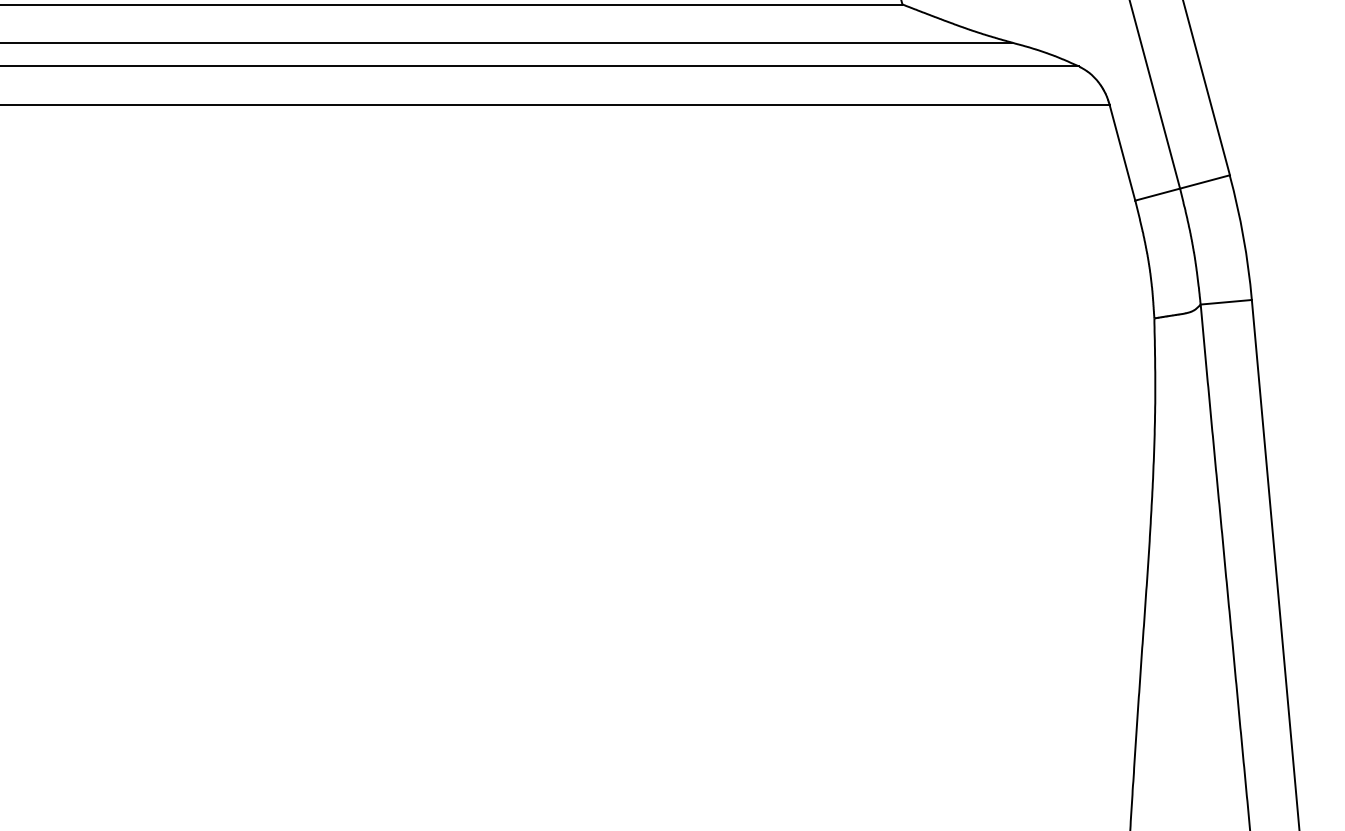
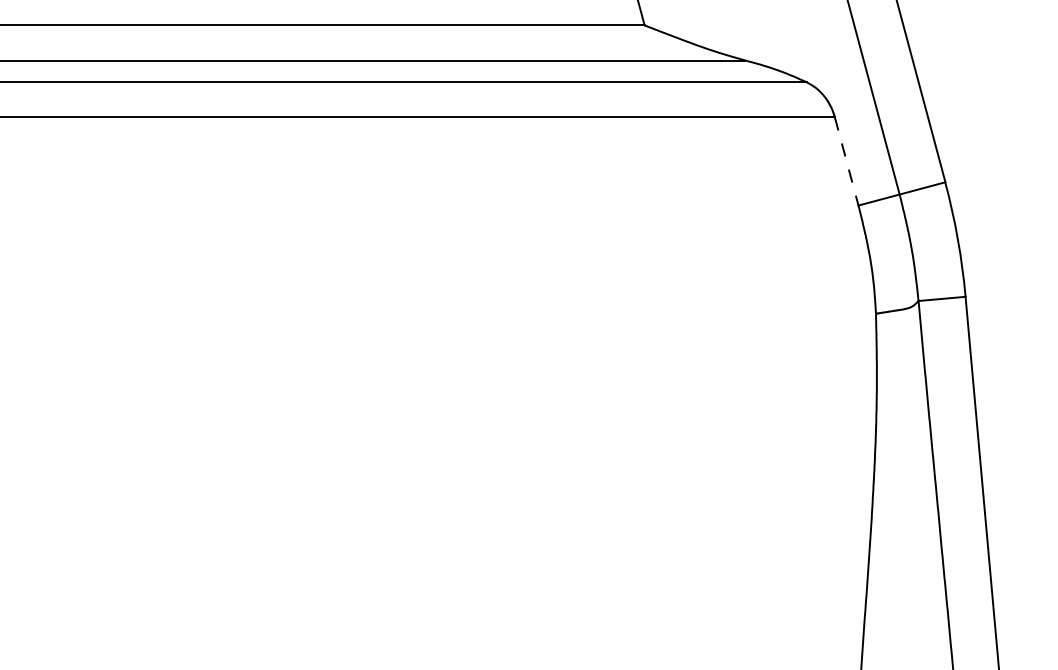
line: (1122, 152) -> (846, 161), solid -> dashed

